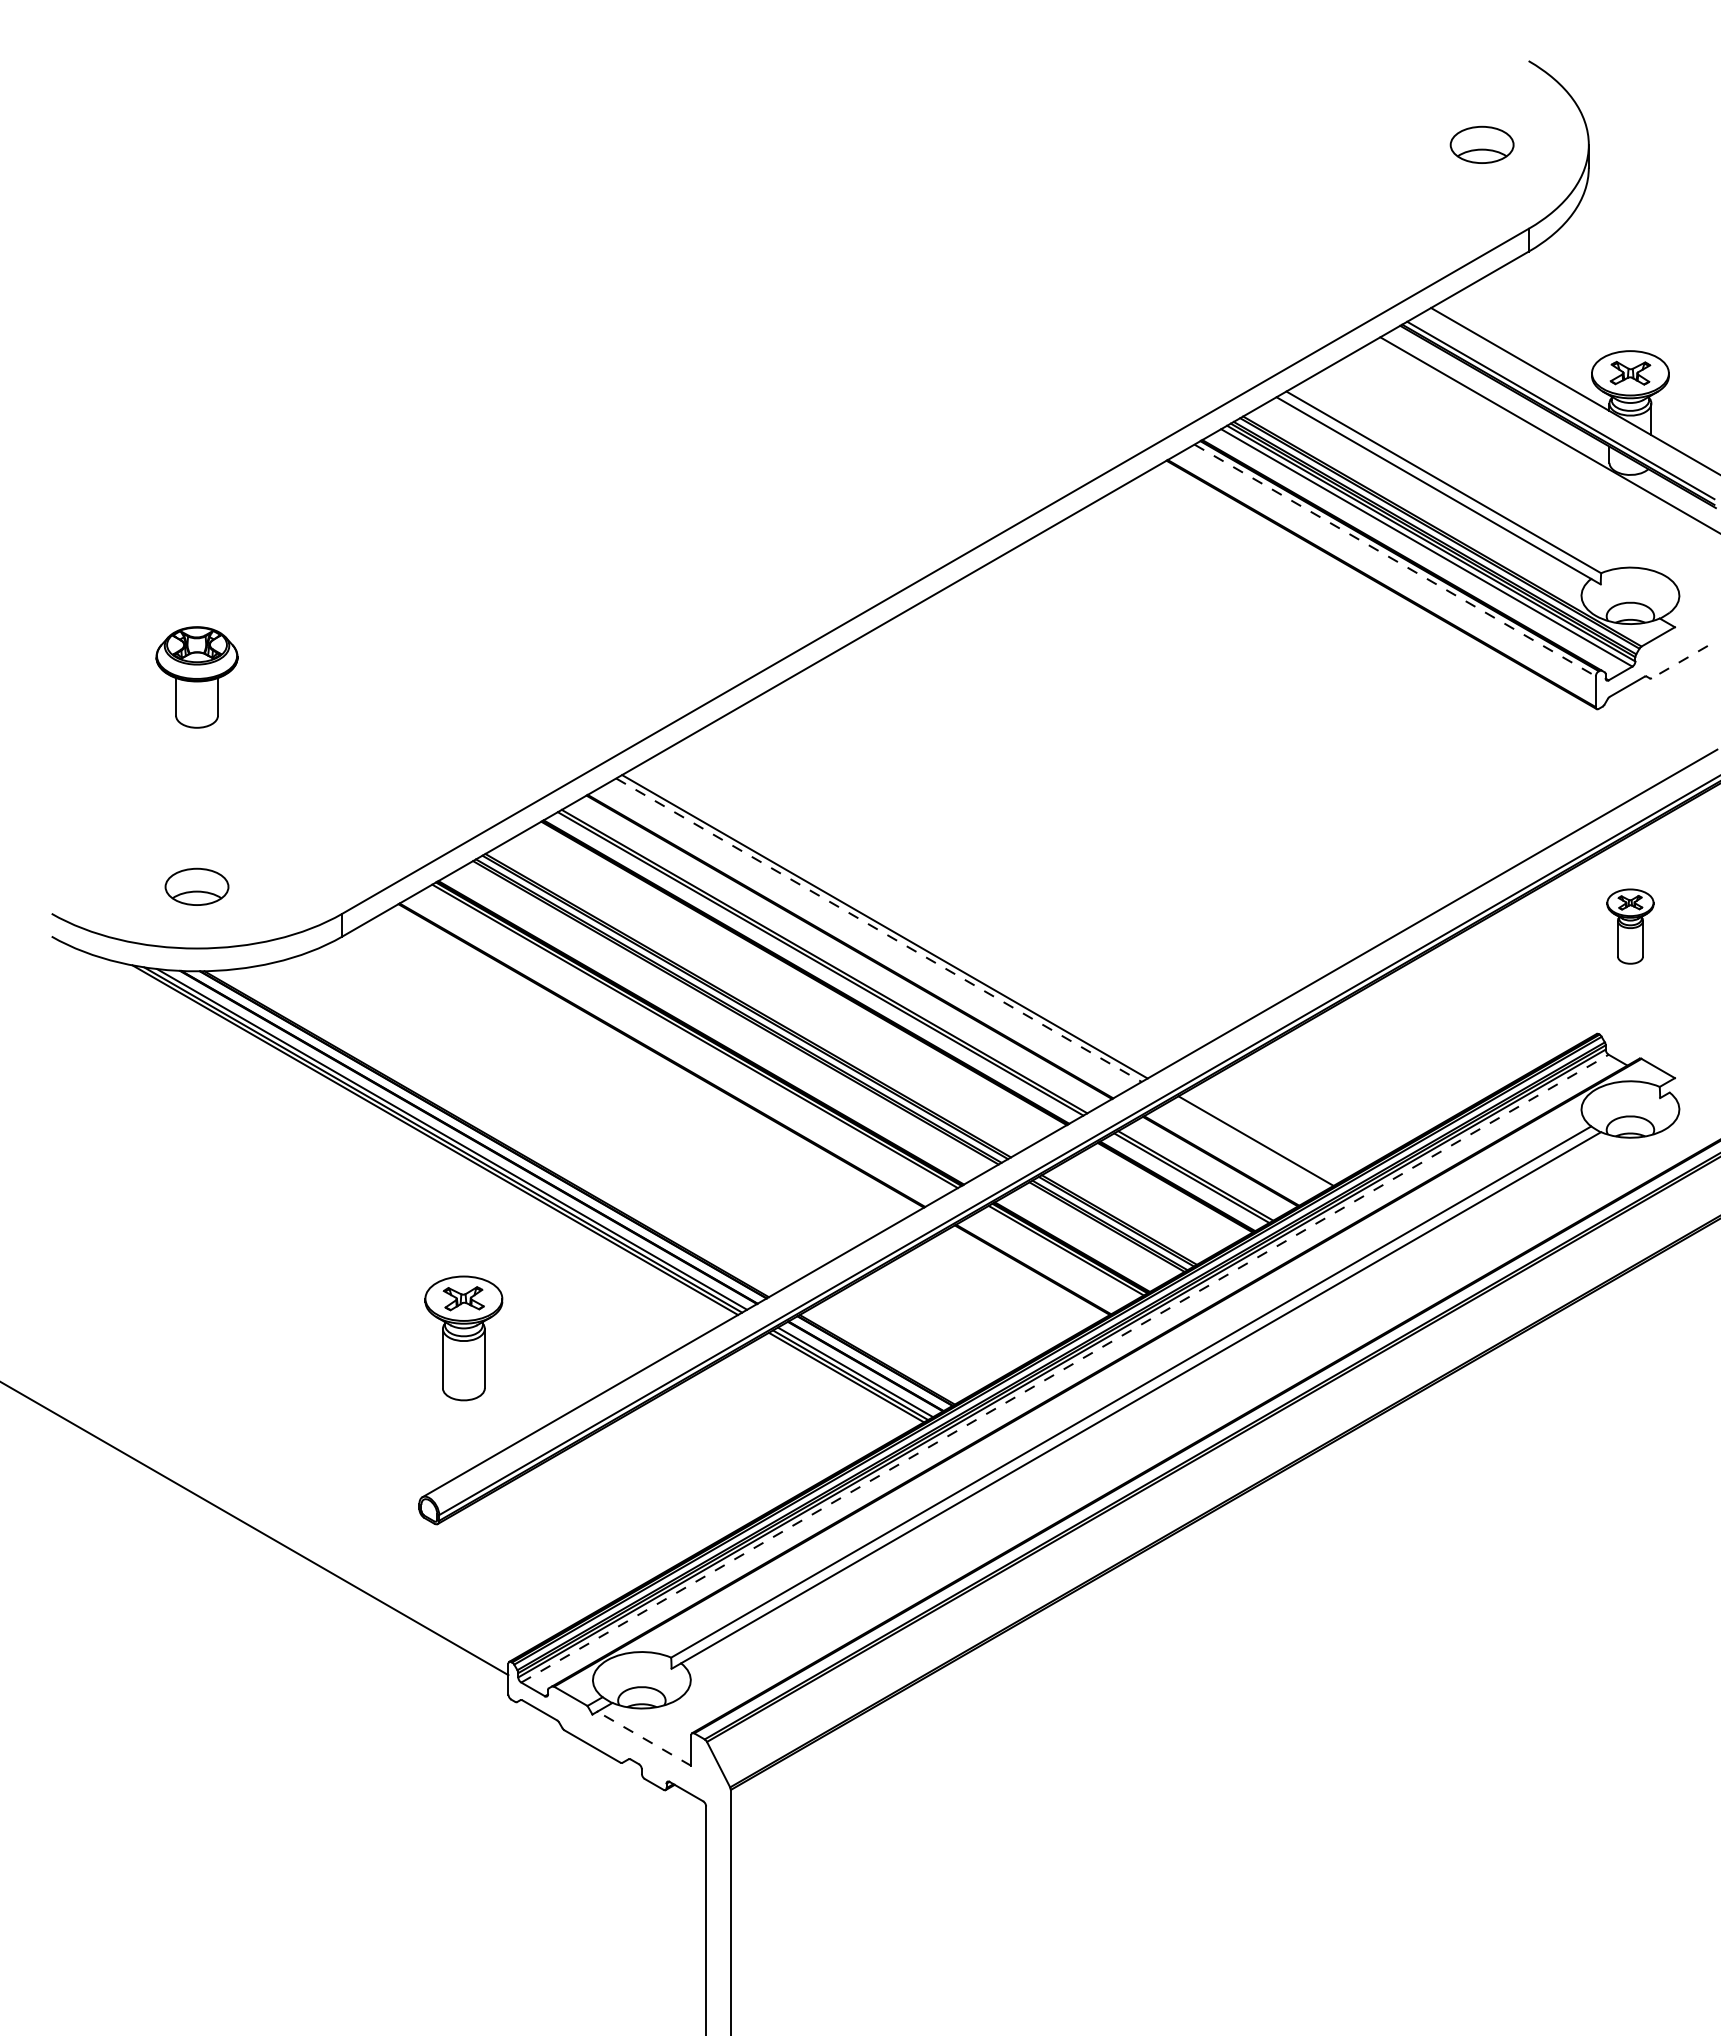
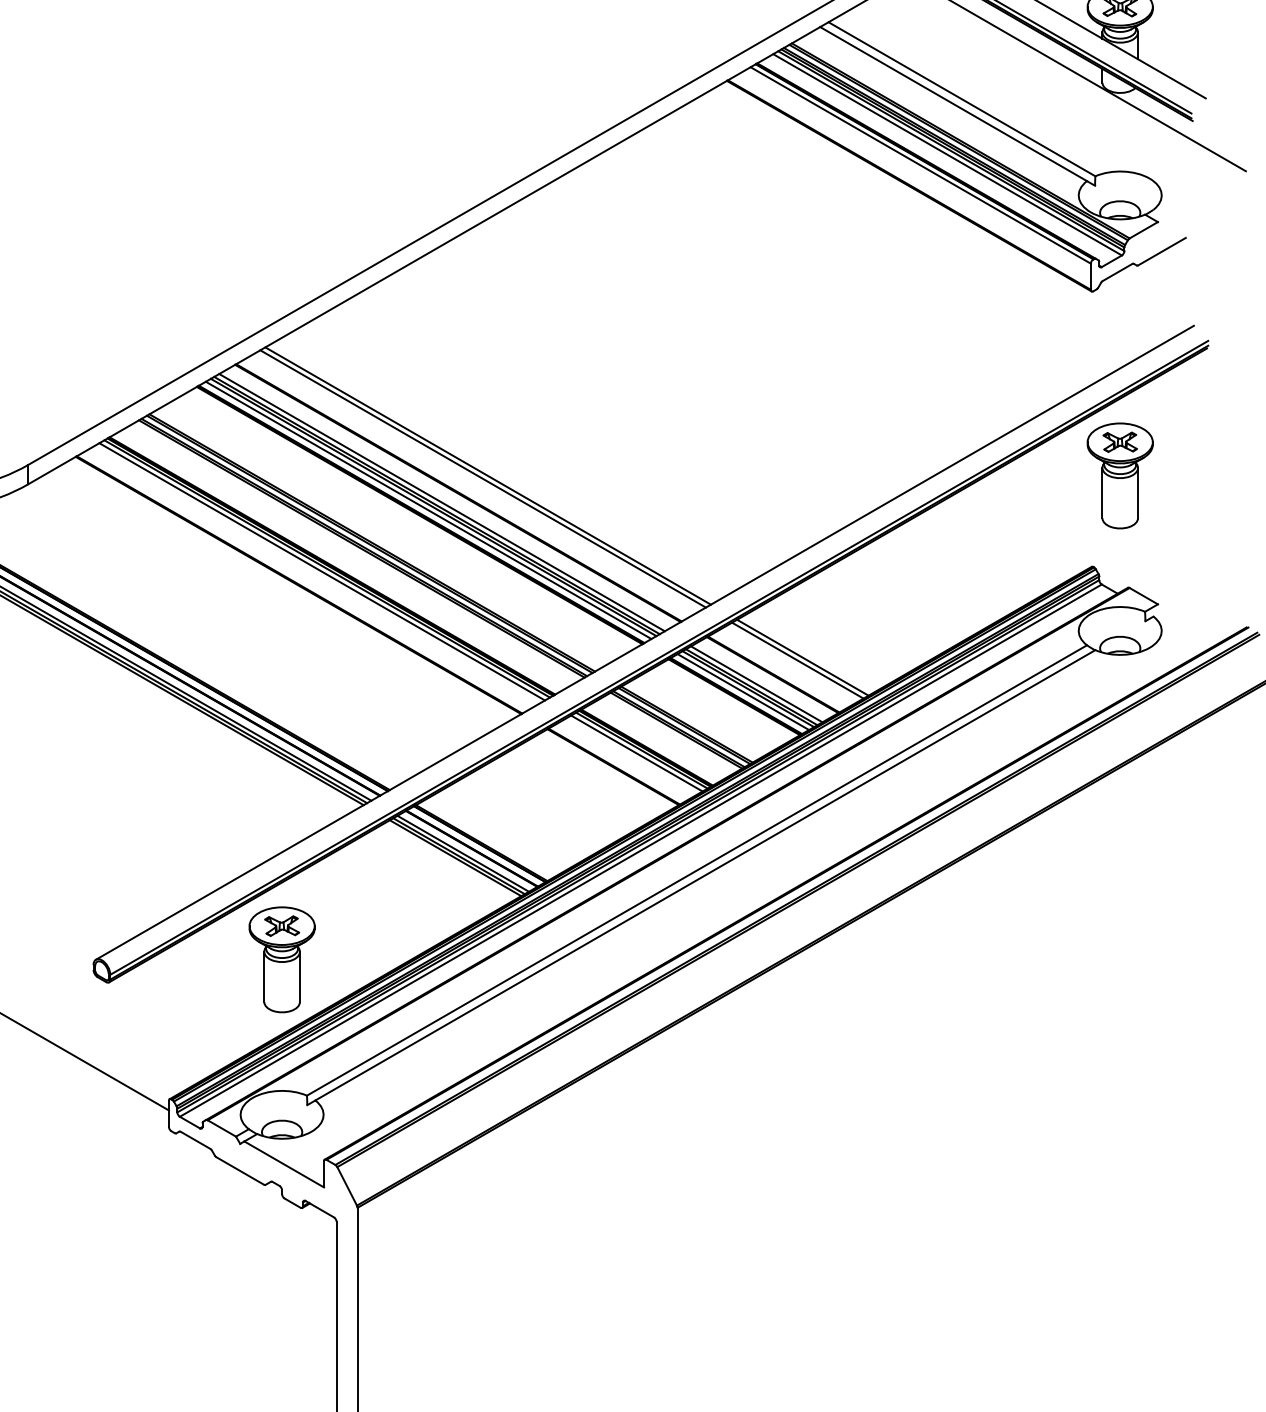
line: (1395, 560) -> (921, 165), dashed -> solid
line: (1679, 662) -> (1161, 251), dashed -> solid
part: (1630, 926) -> (1120, 475), size x1.67
line: (879, 930) -> (483, 479), dashed -> solid
line: (830, 957) -> (442, 502), added
line: (814, 967) -> (428, 510), added
line: (688, 1039) -> (321, 571), added
line: (1249, 1144) -> (797, 660), added
line: (1201, 1172) -> (756, 684), added
line: (1185, 1181) -> (743, 691), added
line: (1059, 1253) -> (636, 753), added
part: (463, 1338) -> (281, 959), moved
line: (1065, 1368) -> (641, 850), dashed -> solid
line: (643, 1738) -> (283, 1164), dashed -> solid

